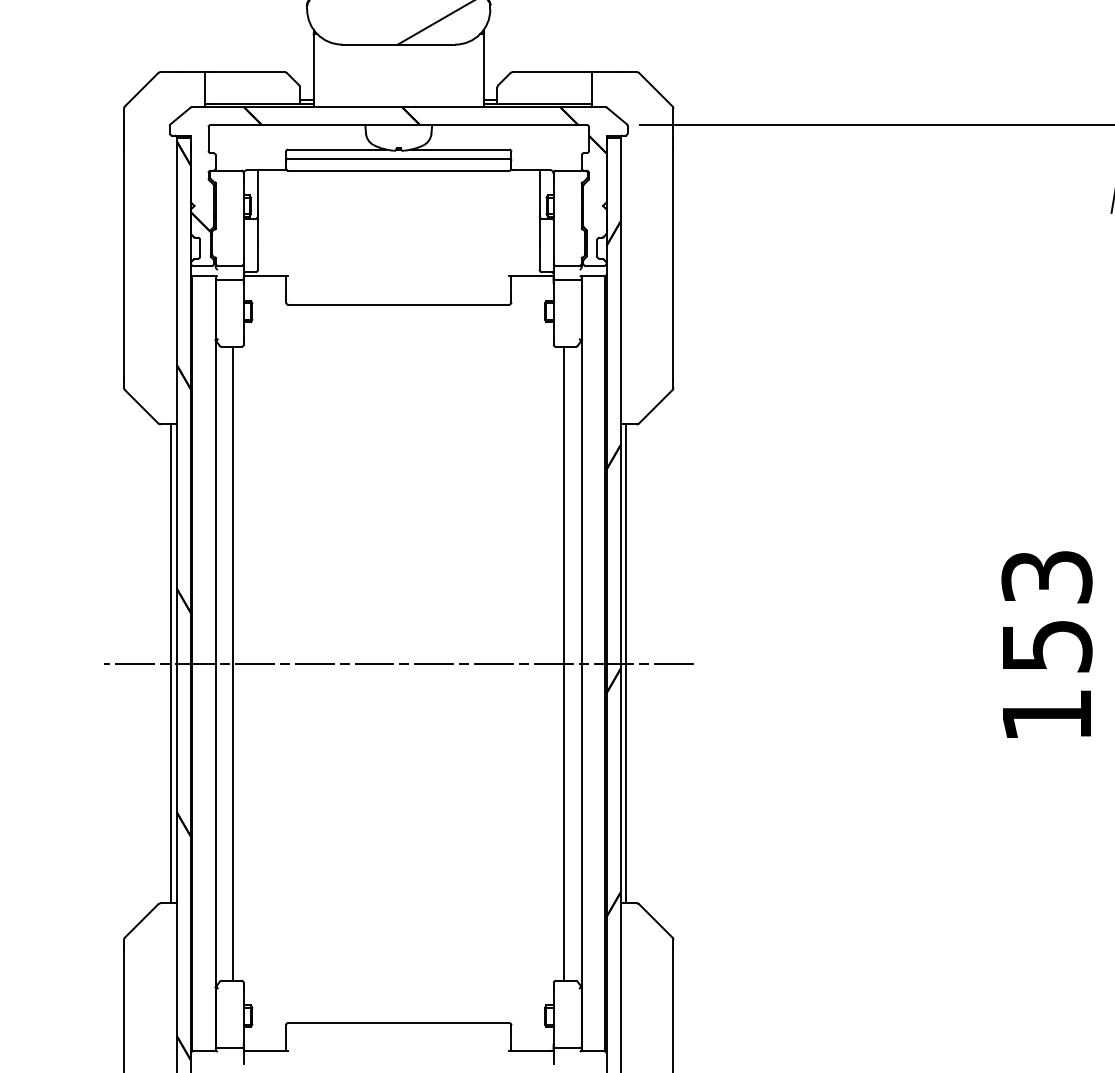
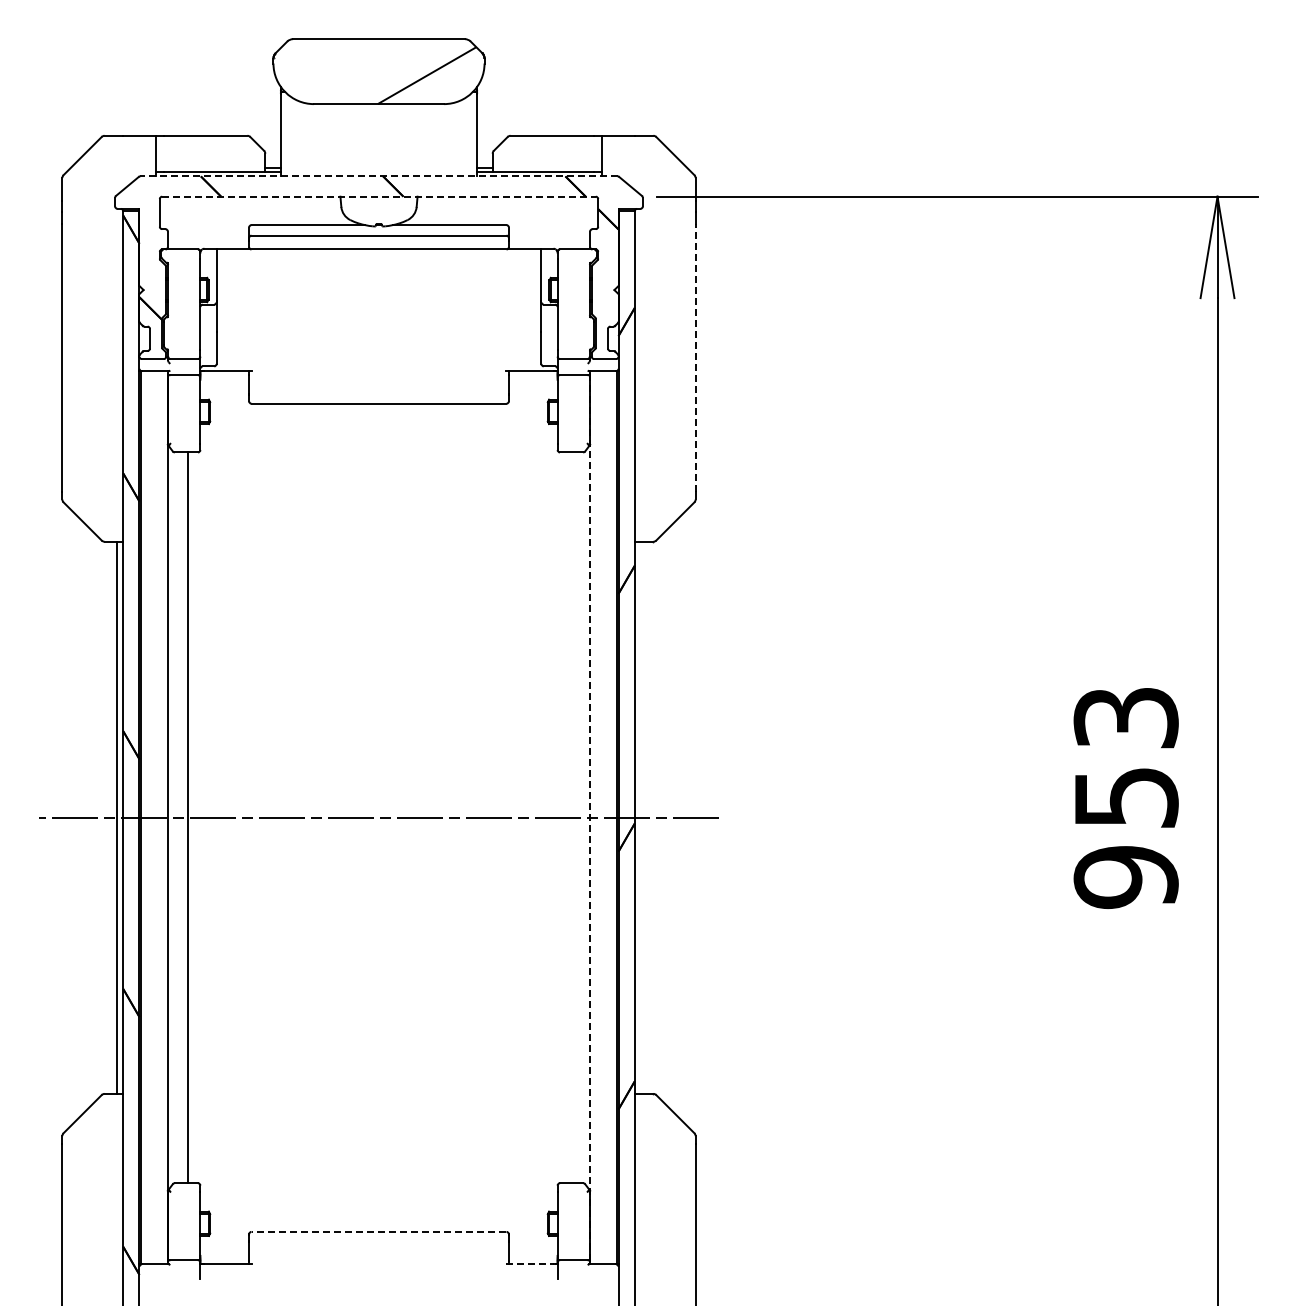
line: (399, 107) -> (379, 176), solid -> dashed
line: (399, 124) -> (379, 196), solid -> dashed
line: (673, 264) -> (695, 357), solid -> dashed
line: (564, 663) -> (569, 817), removed
line: (582, 663) -> (590, 817), solid -> dashed
line: (626, 663) -> (641, 817), removed
text: (1046, 715) -> (1125, 877), 153 -> 953
line: (398, 1022) -> (378, 1231), solid -> dashed
line: (530, 1051) -> (530, 1264), solid -> dashed

